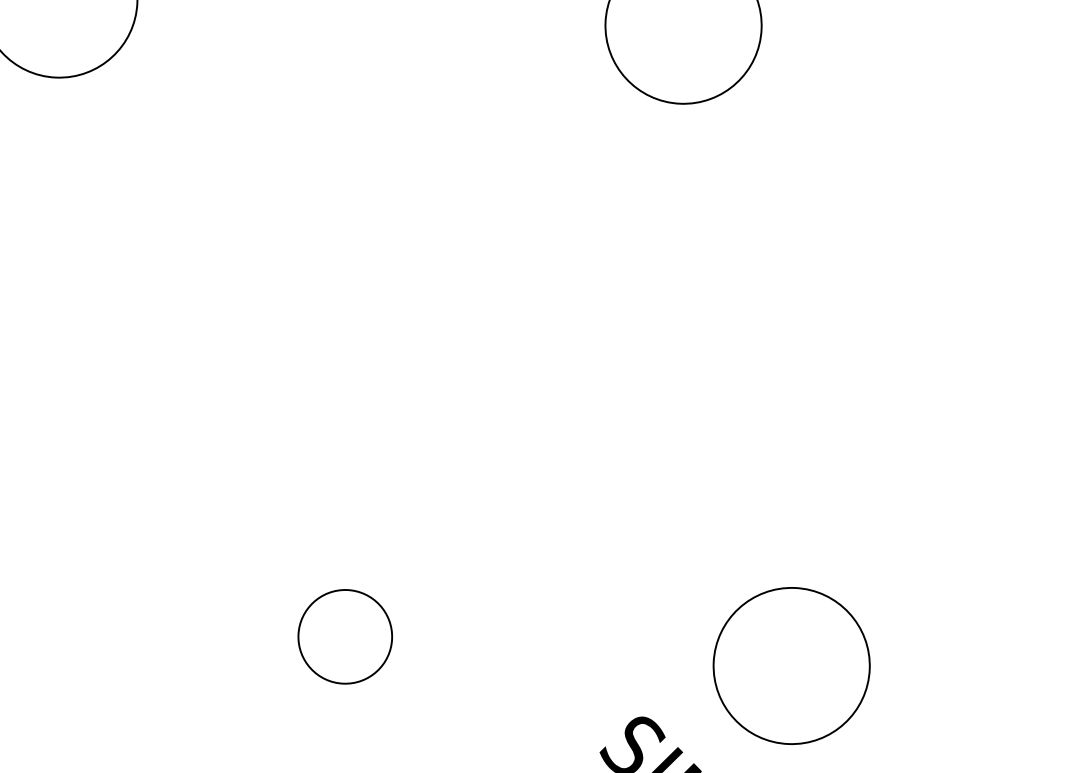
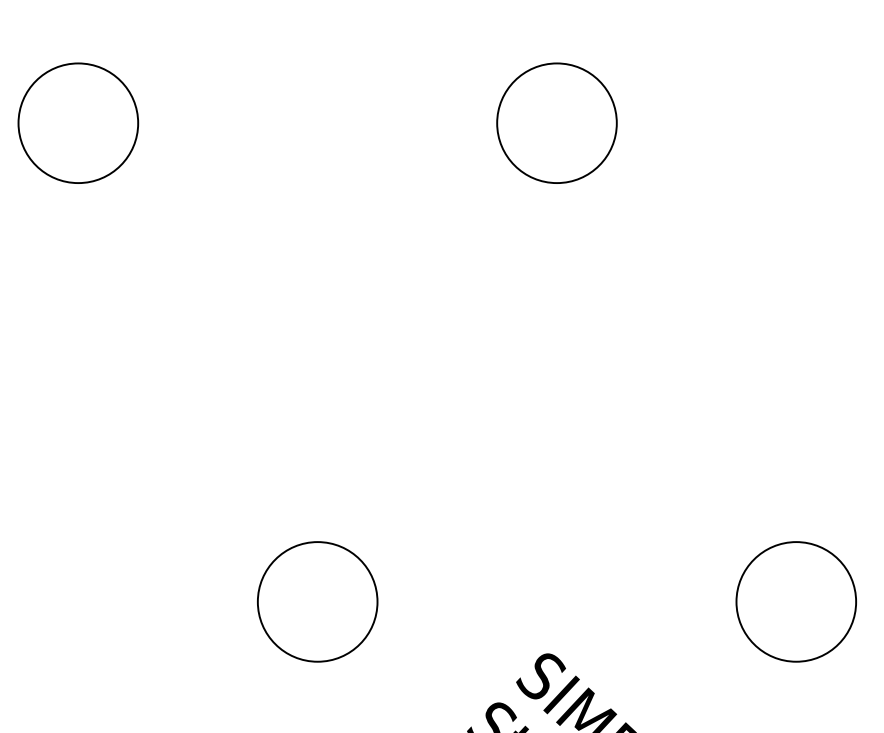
circle: (345, 636) -> (317, 601), size x1.67
circle: (790, 665) -> (795, 601), moved

